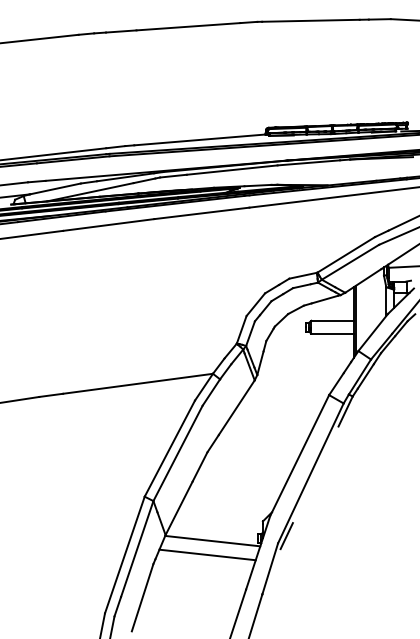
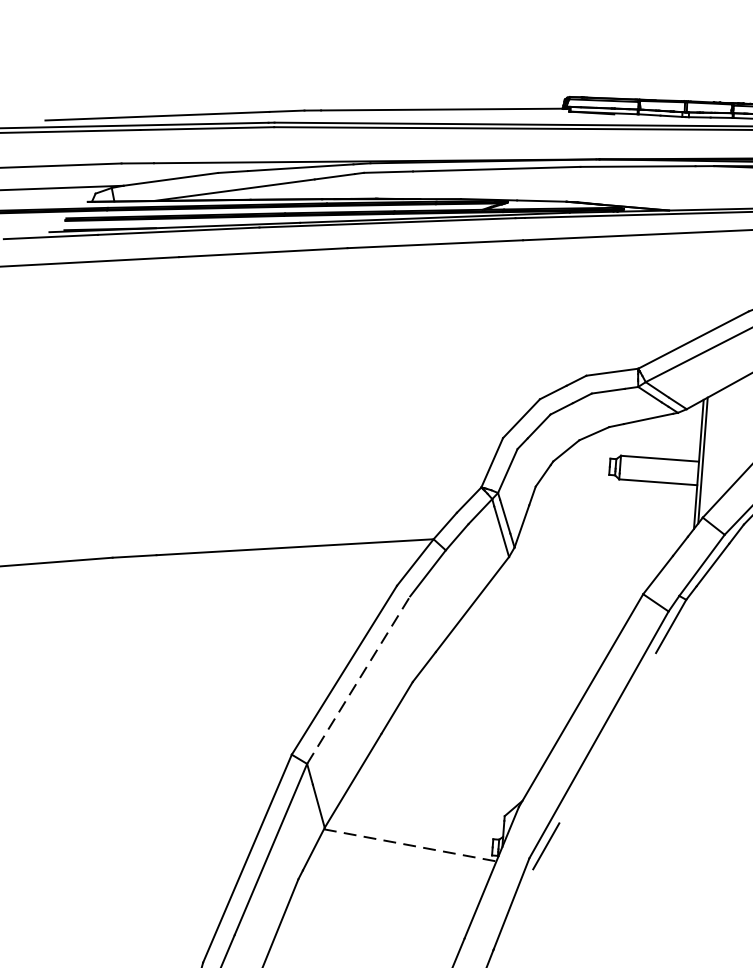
line: (178, 453) -> (359, 680), solid -> dashed
line: (212, 541) -> (409, 845), solid -> dashed
line: (207, 554) -> (398, 869), removed

